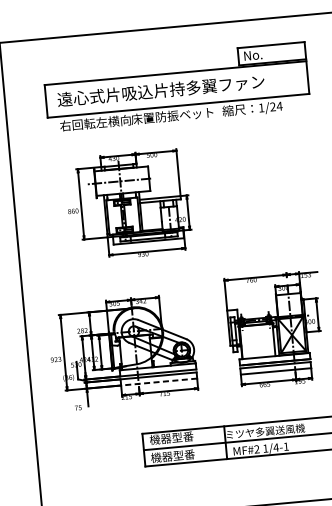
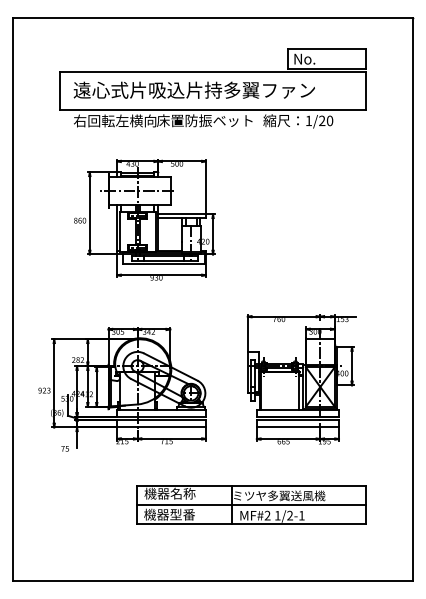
text: (279, 106) -> (329, 120), 1/24 -> 1/20
line: (159, 382) -> (161, 427), dashed -> solid
text: (182, 437) -> (182, 493), 機器型番 -> 機器名称
text: (275, 447) -> (289, 515), 1/4-1 -> 1/2-1

